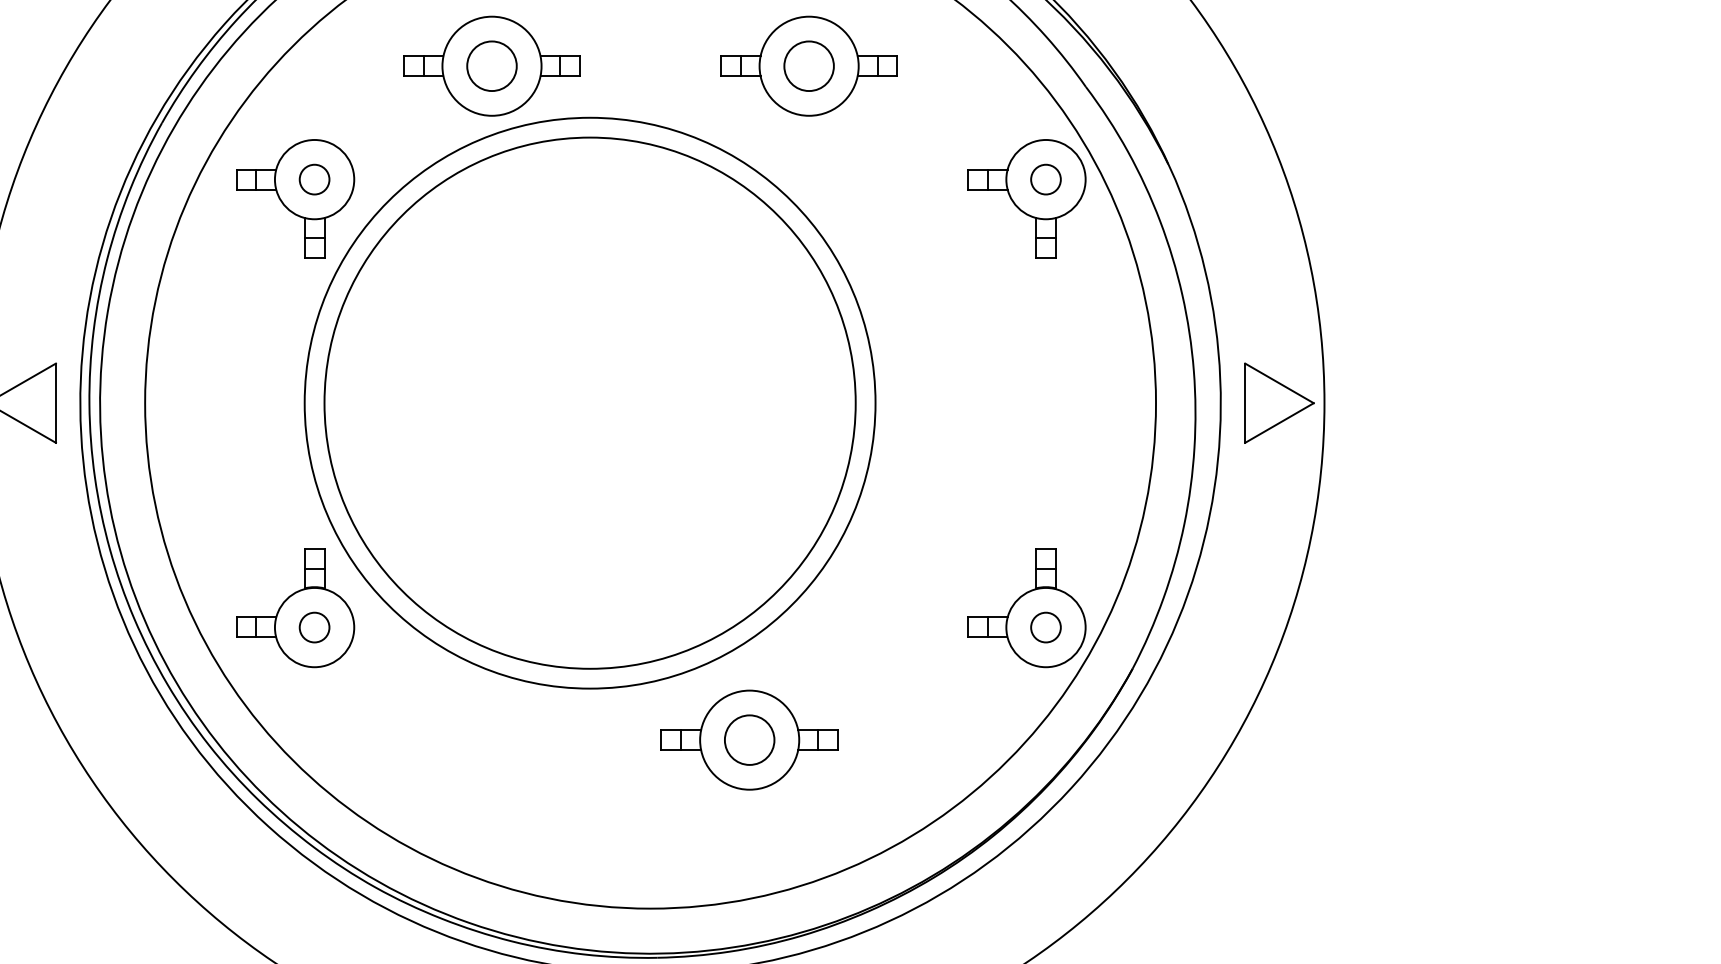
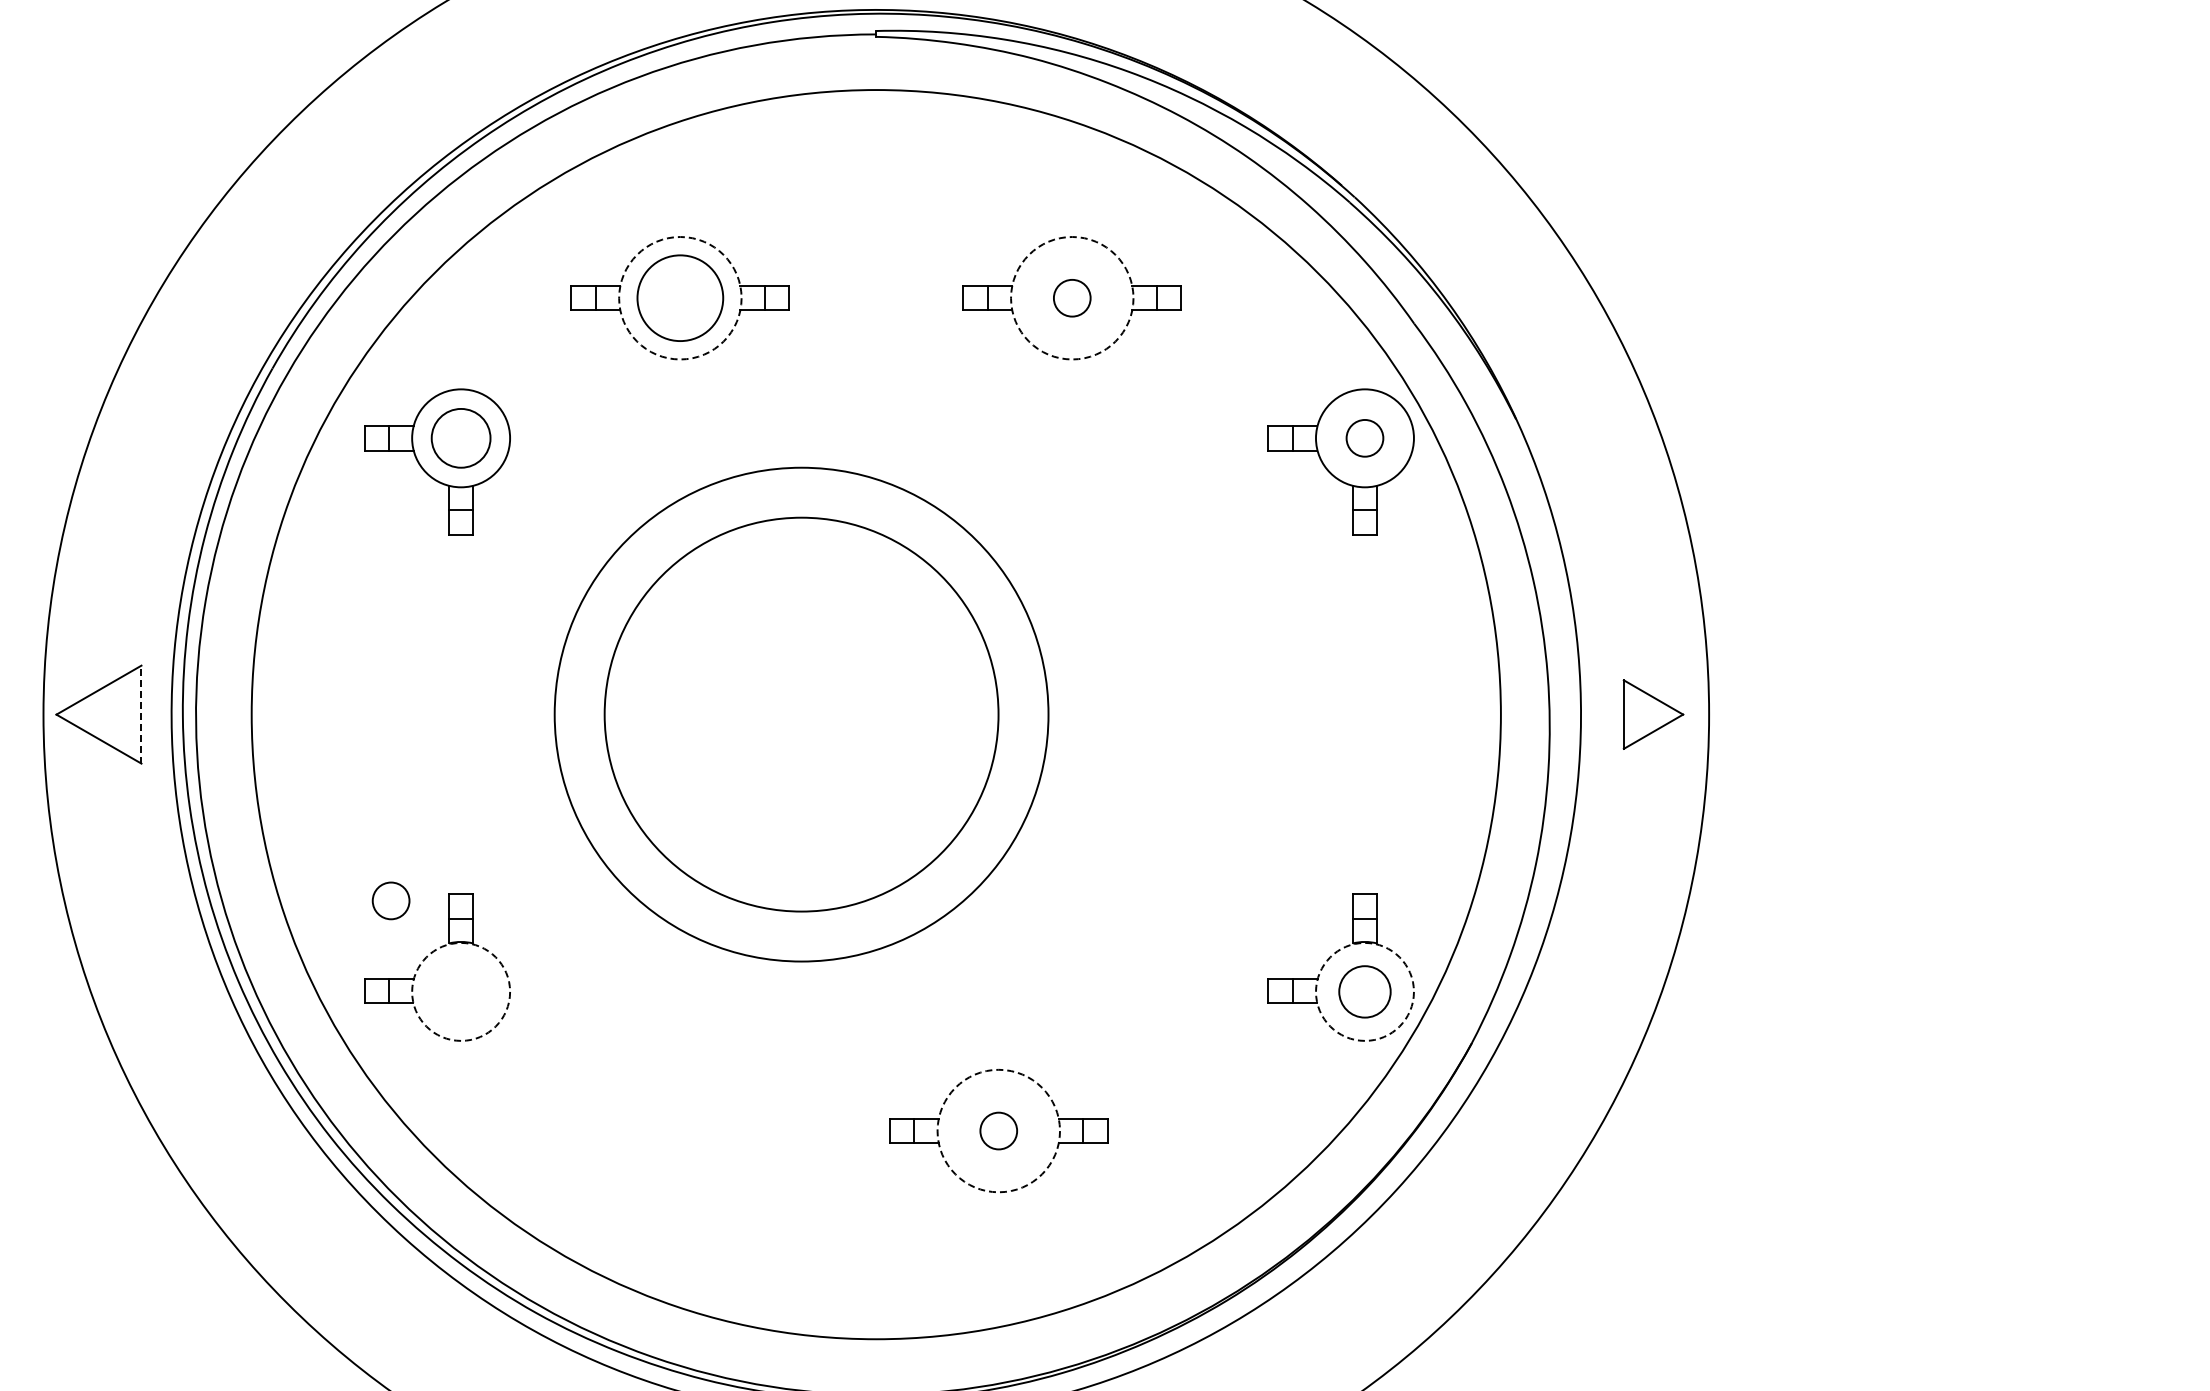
circle: (491, 65) -> (679, 297), size x1.4
circle: (808, 65) -> (1071, 297), size x0.6
circle: (492, 66) -> (680, 298), solid -> dashed
circle: (809, 66) -> (1072, 298), solid -> dashed
circle: (314, 178) -> (460, 437), size x1.6
line: (55, 403) -> (141, 714), solid -> dashed
circle: (590, 403) -> (801, 714), size x0.6
circle: (590, 403) -> (801, 714), size x0.7
part: (1279, 403) -> (1653, 714), size x0.7
circle: (314, 627) -> (390, 900), moved
circle: (314, 627) -> (461, 991), solid -> dashed
circle: (1045, 627) -> (1364, 991), size x1.4
circle: (1045, 627) -> (1364, 991), solid -> dashed
circle: (749, 739) -> (998, 1130), size x0.6
circle: (749, 739) -> (998, 1130), solid -> dashed

